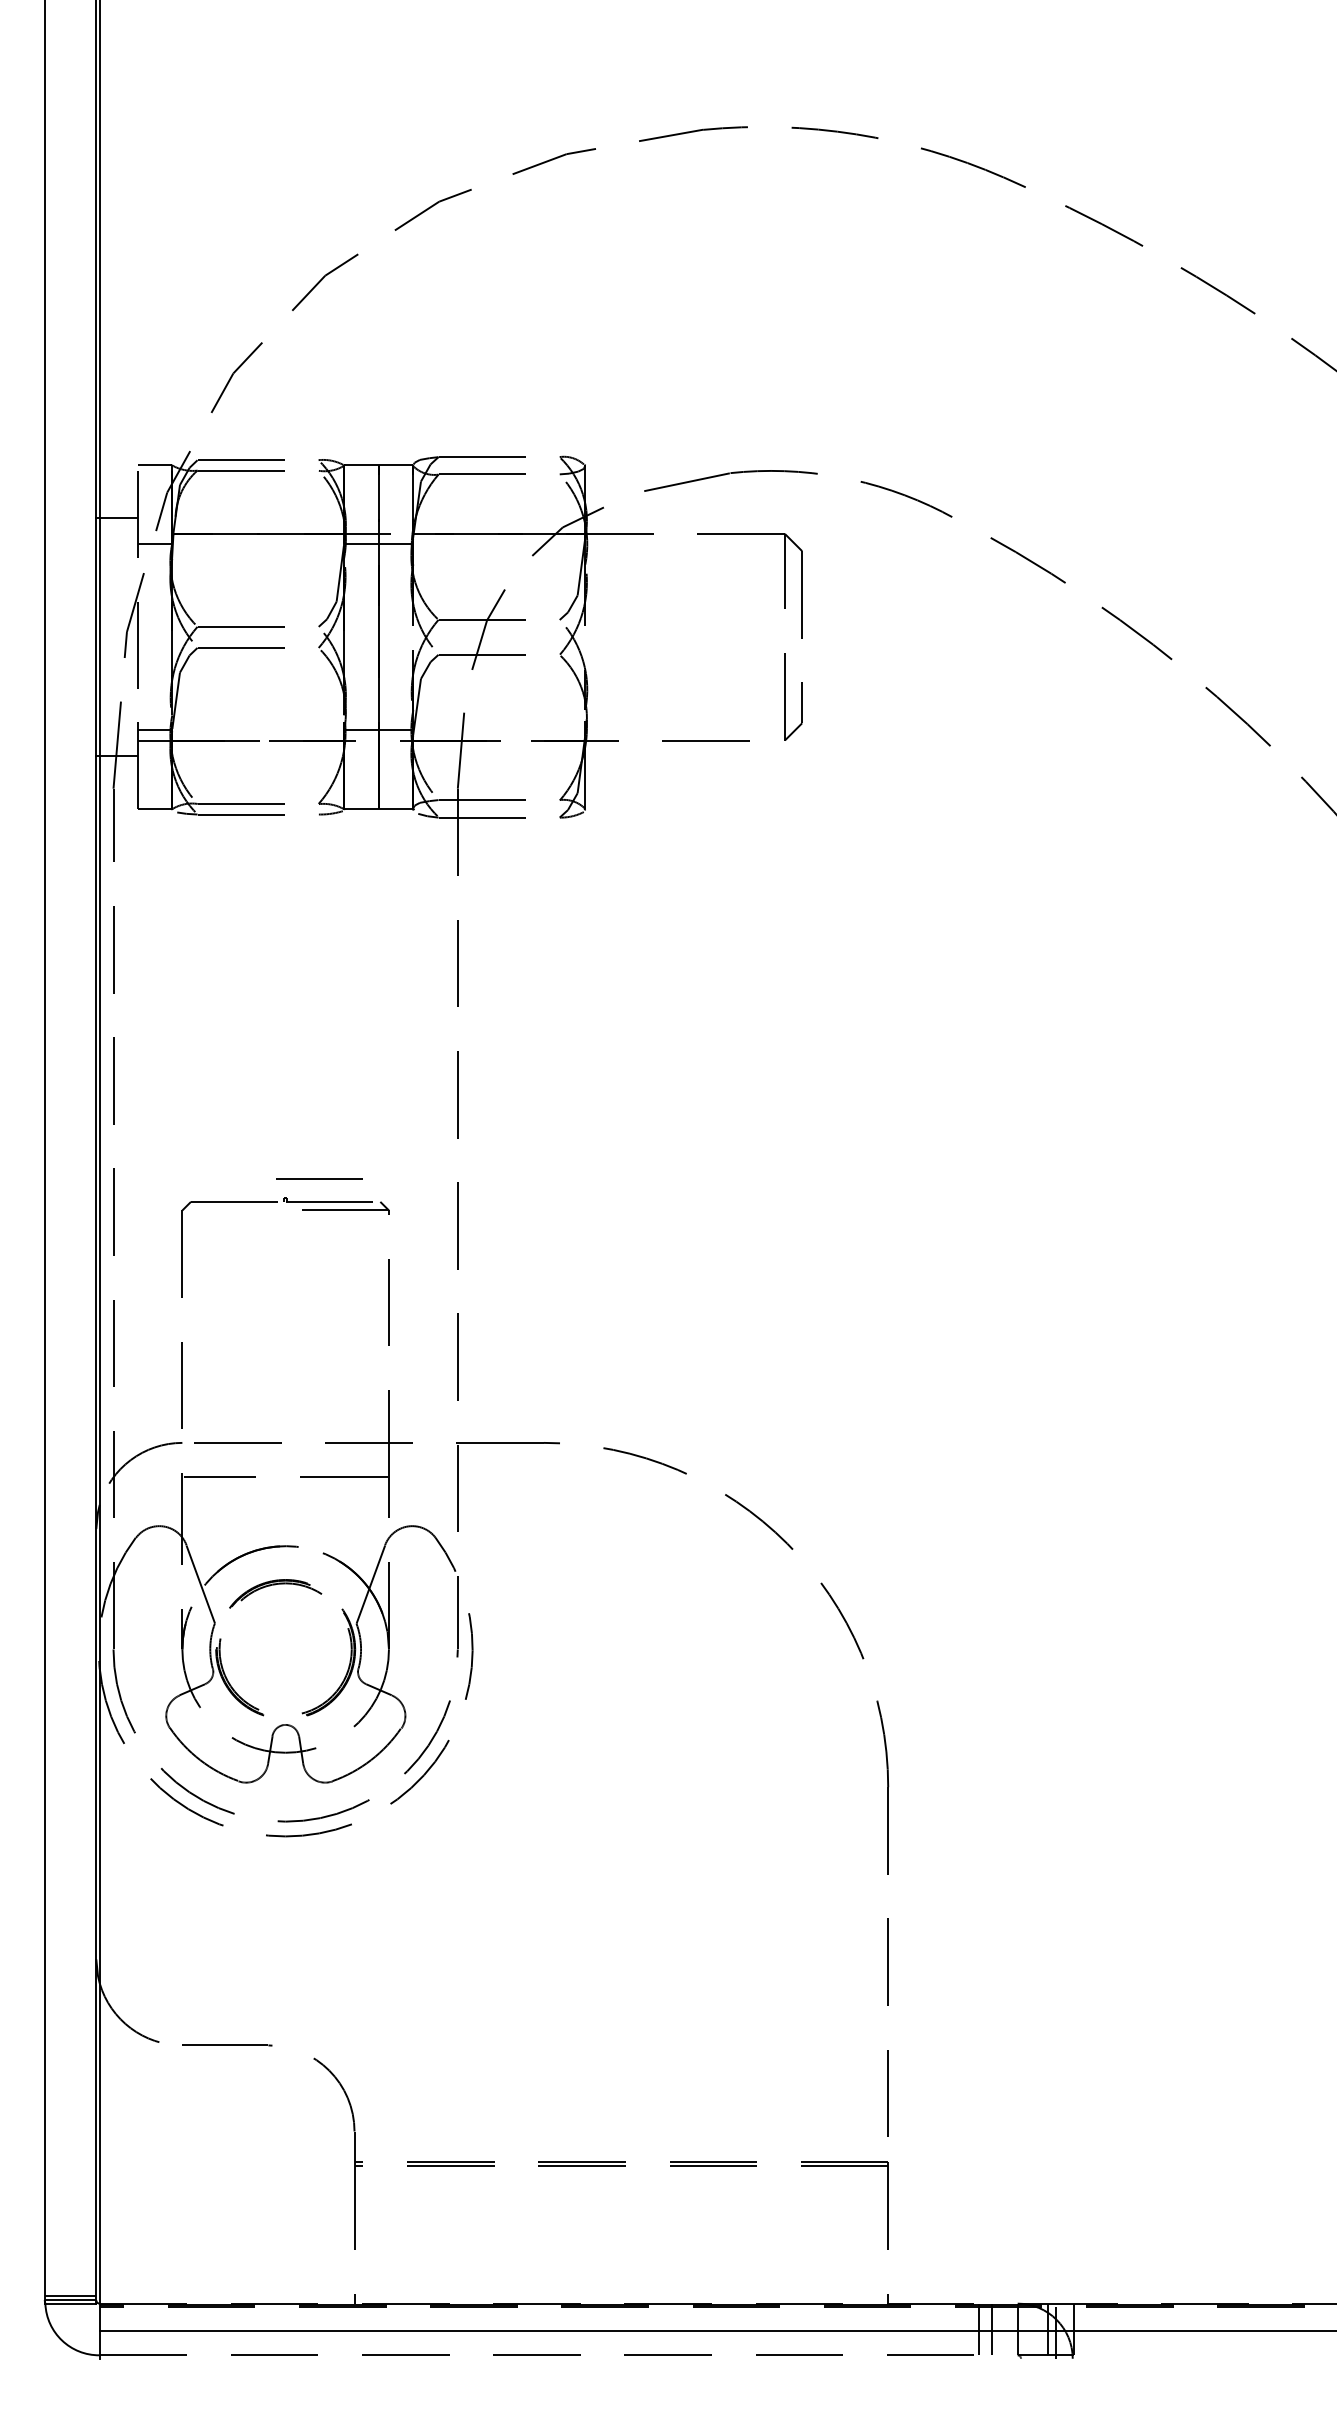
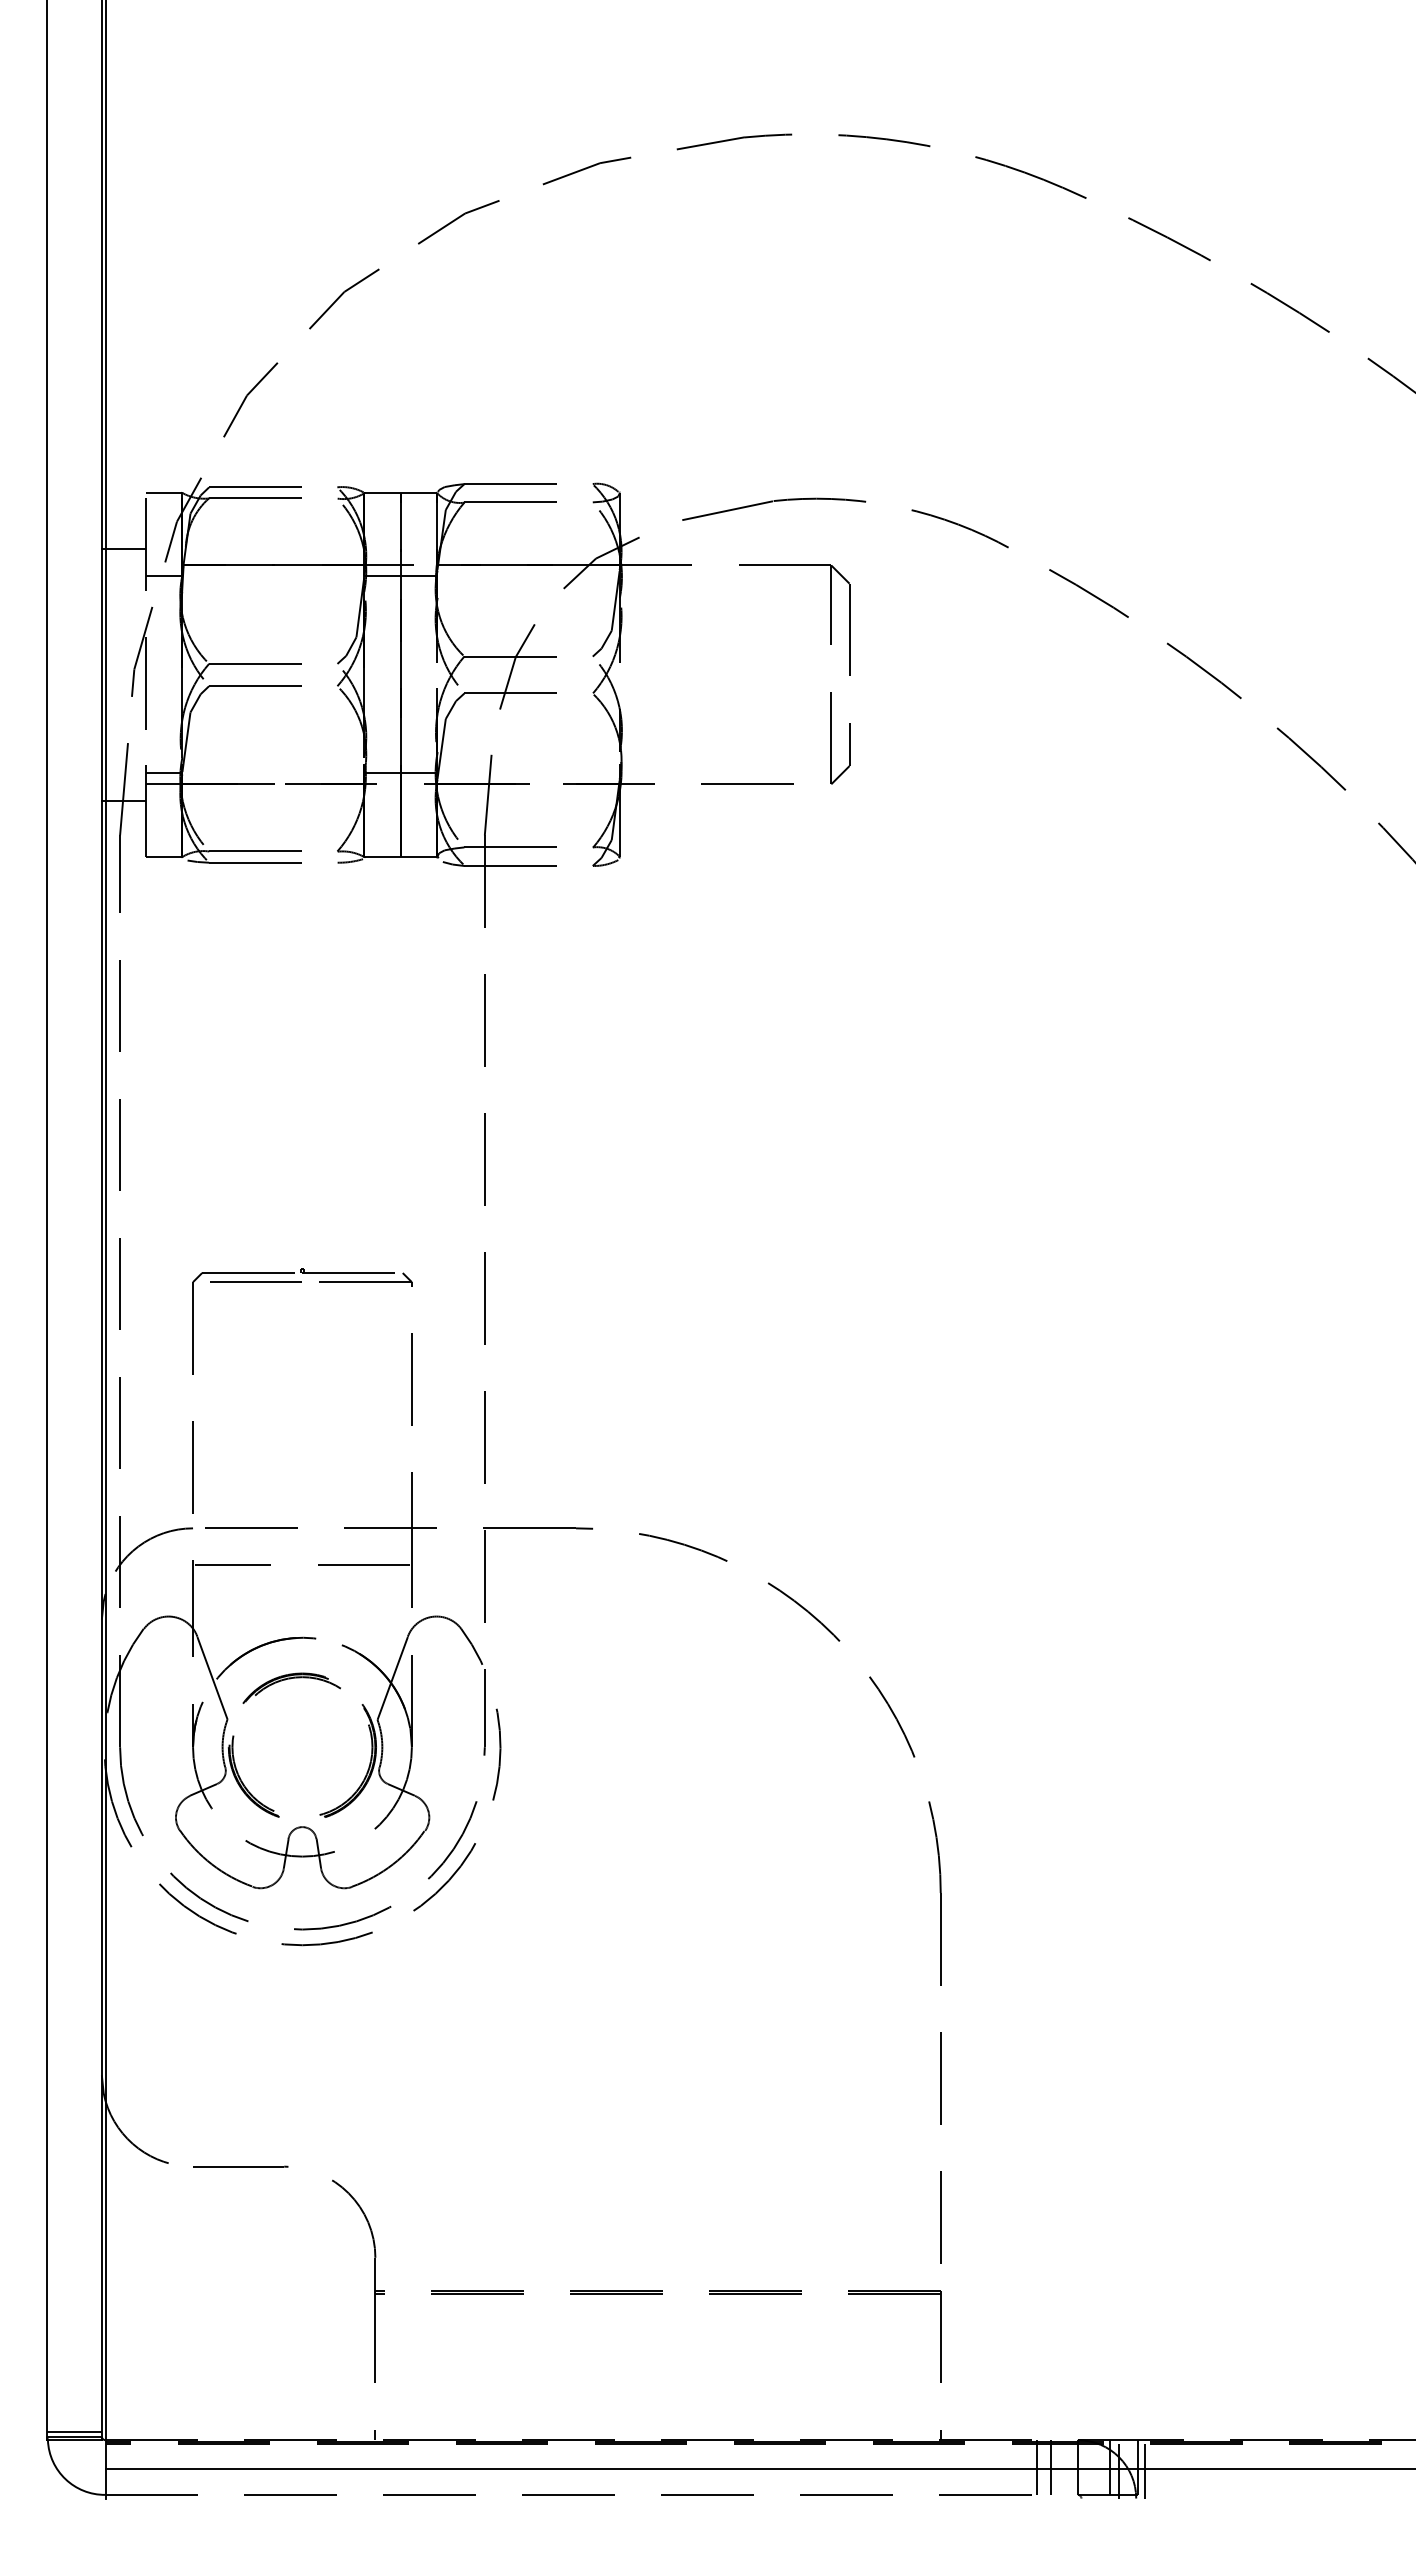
line: (318, 1178) -> (255, 1281), moved
line: (1080, 2332) -> (1144, 2470), added

